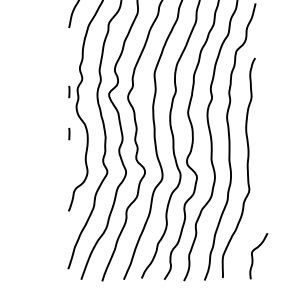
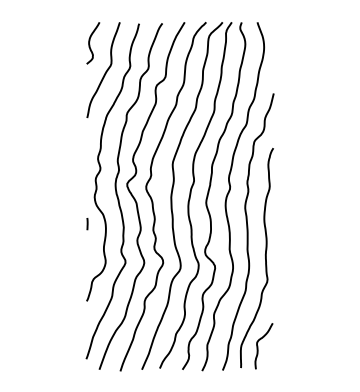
line: (69, 92) -> (87, 182), removed
curve: (253, 256) -> (258, 346), moved

